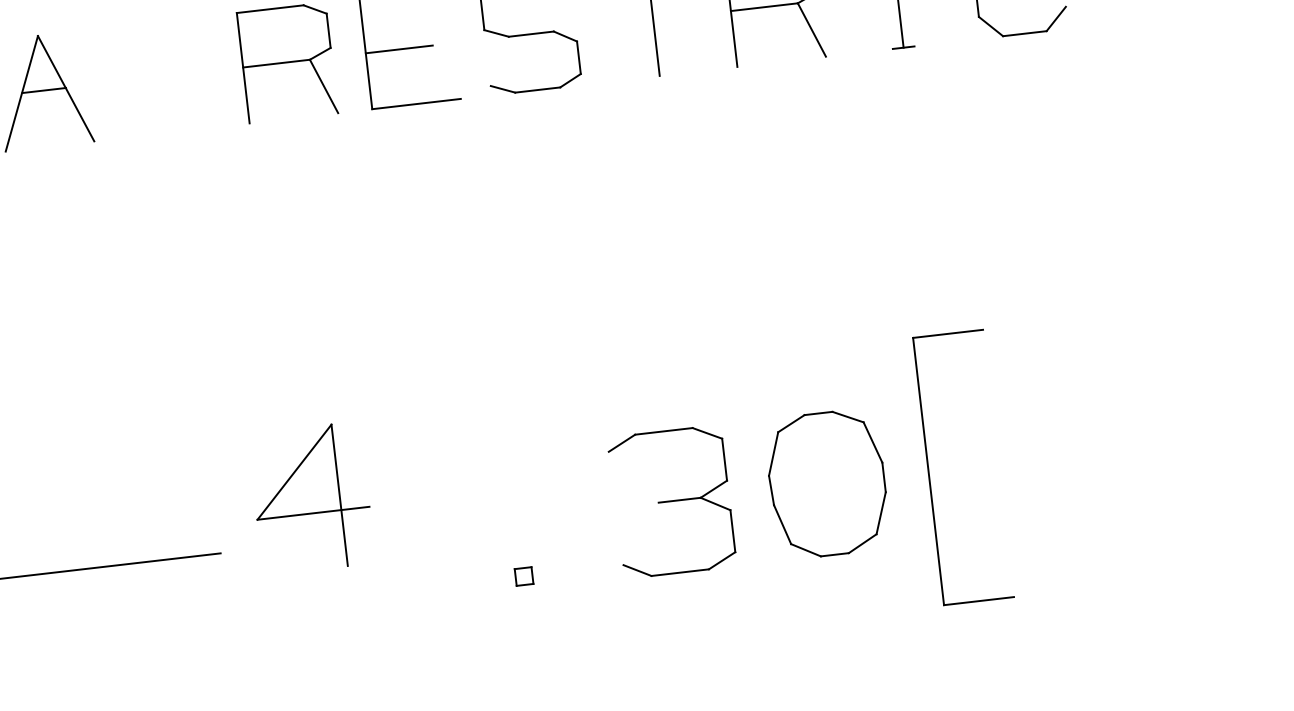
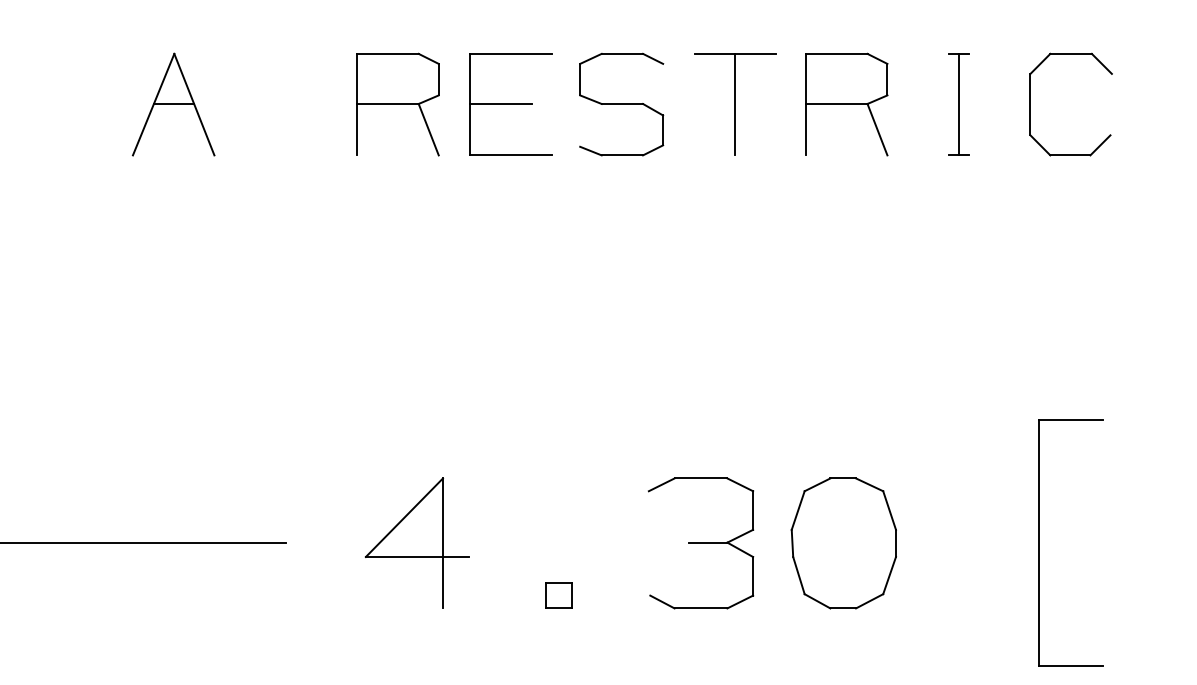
part: (929, 471) -> (1039, 542), moved
part: (310, 497) -> (416, 542), moved
part: (523, 576) -> (558, 595), size x1.67

